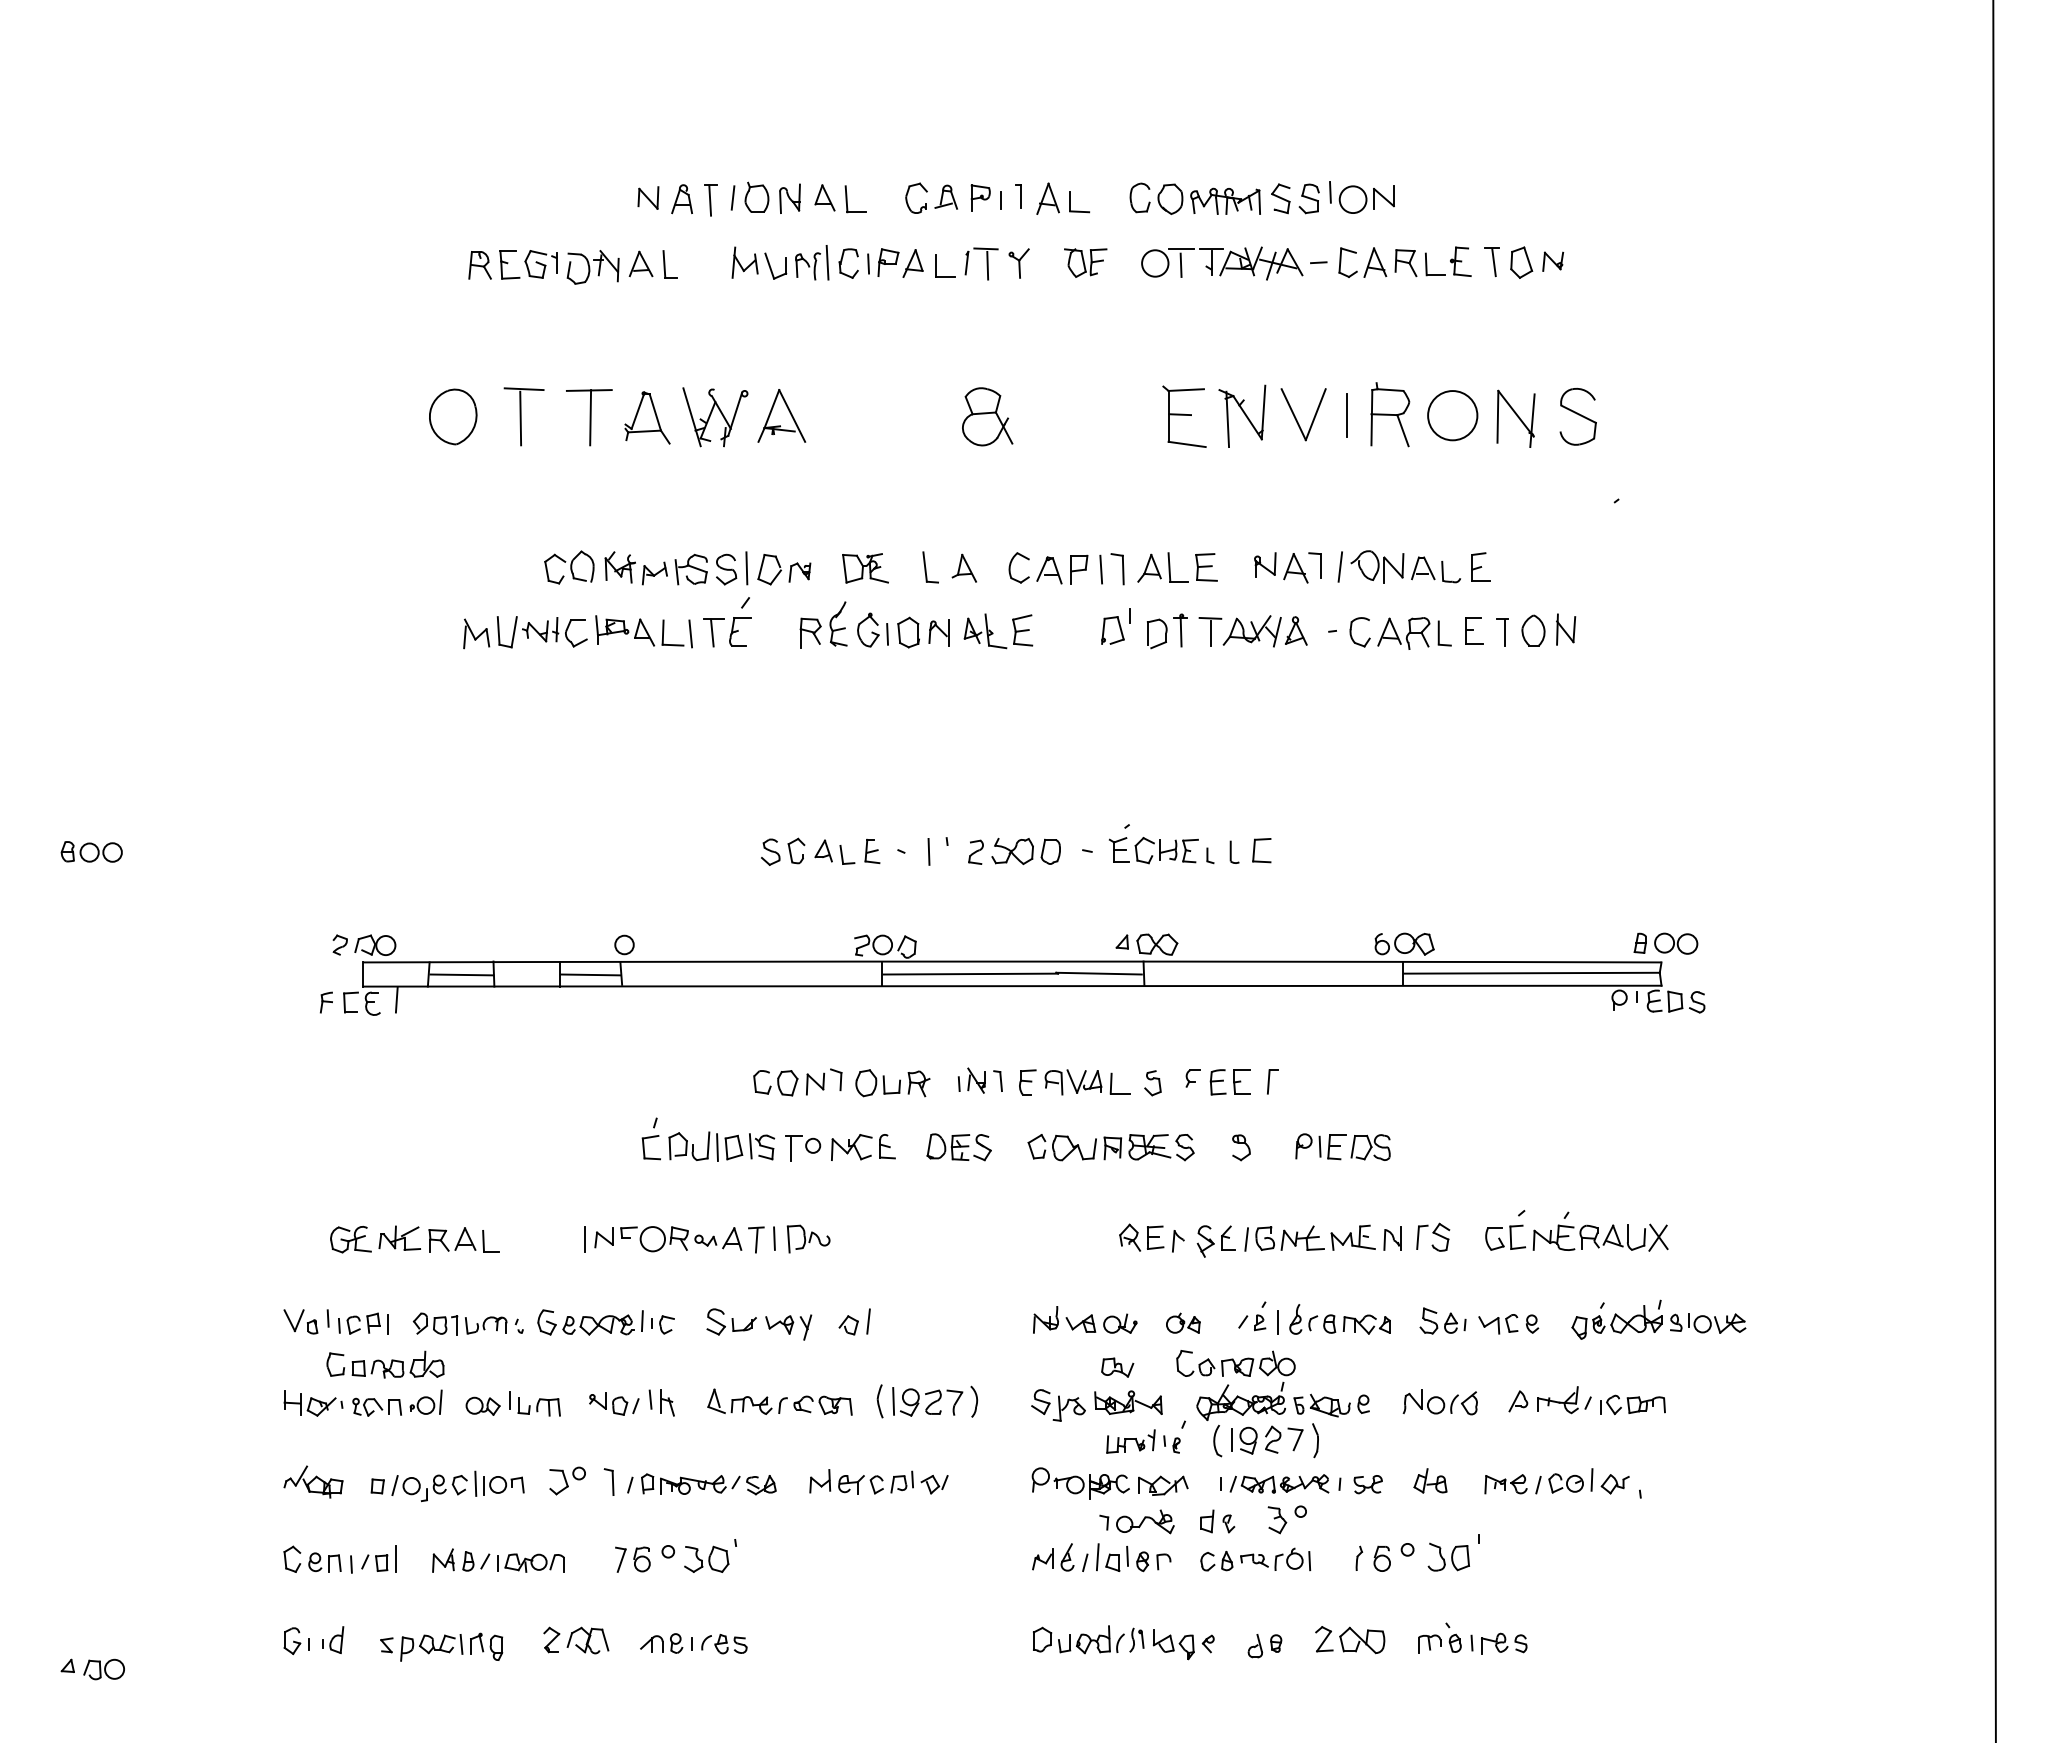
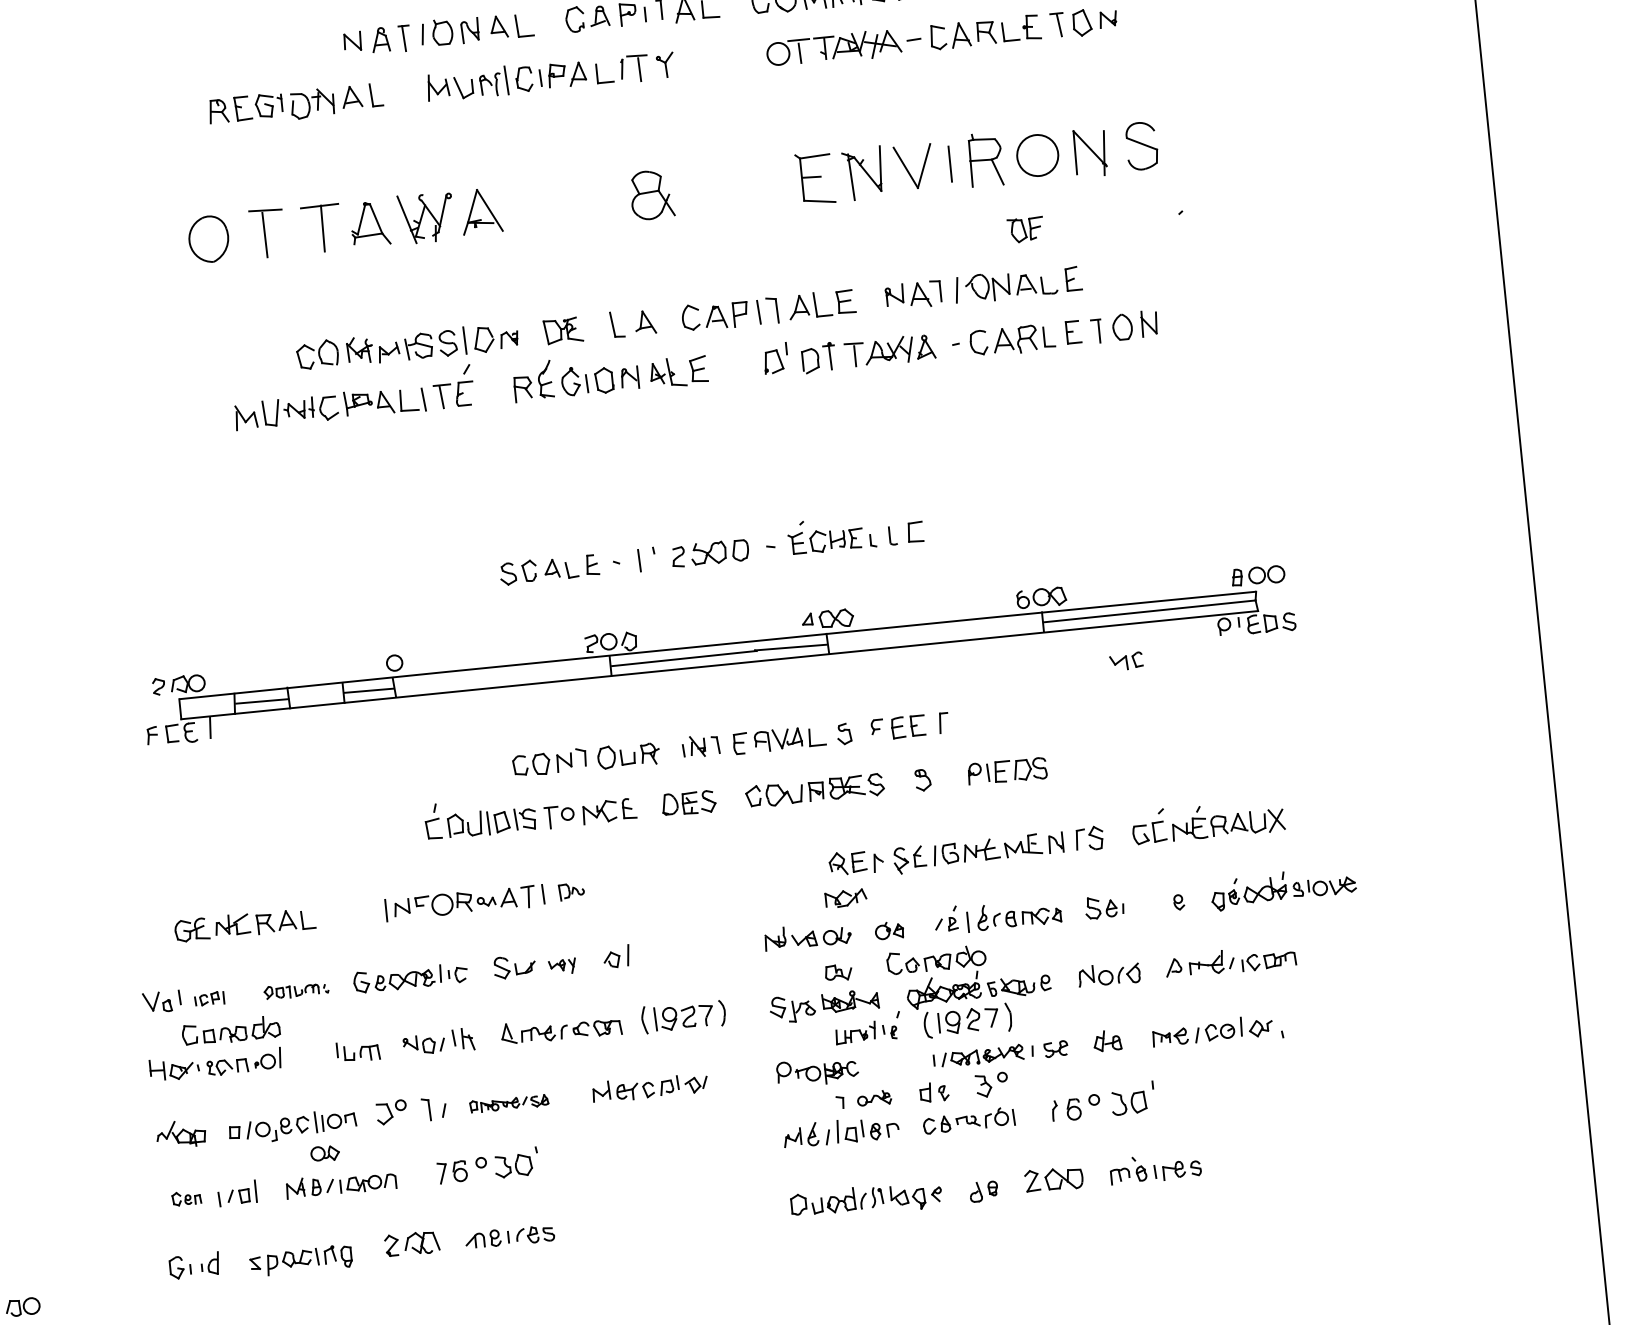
part: (1085, 262) -> (1025, 229), moved
part: (808, 1238) -> (571, 891), size x0.7
part: (363, 1323) -> (209, 998), size x0.7
part: (467, 1323) -> (295, 990), size x0.7
part: (1498, 1324) -> (1126, 661), moved
part: (788, 1327) -> (562, 966), size x0.7
part: (482, 1405) -> (324, 1153), moved
part: (708, 1484) -> (508, 1103), size x0.7
part: (1163, 1485) -> (846, 898), moved
part: (1145, 1521) -> (874, 1098), size x0.7
part: (312, 1558) -> (186, 1197), size x0.6

